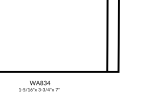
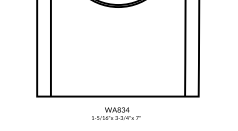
text: (39, 85) -> (116, 113), moved

